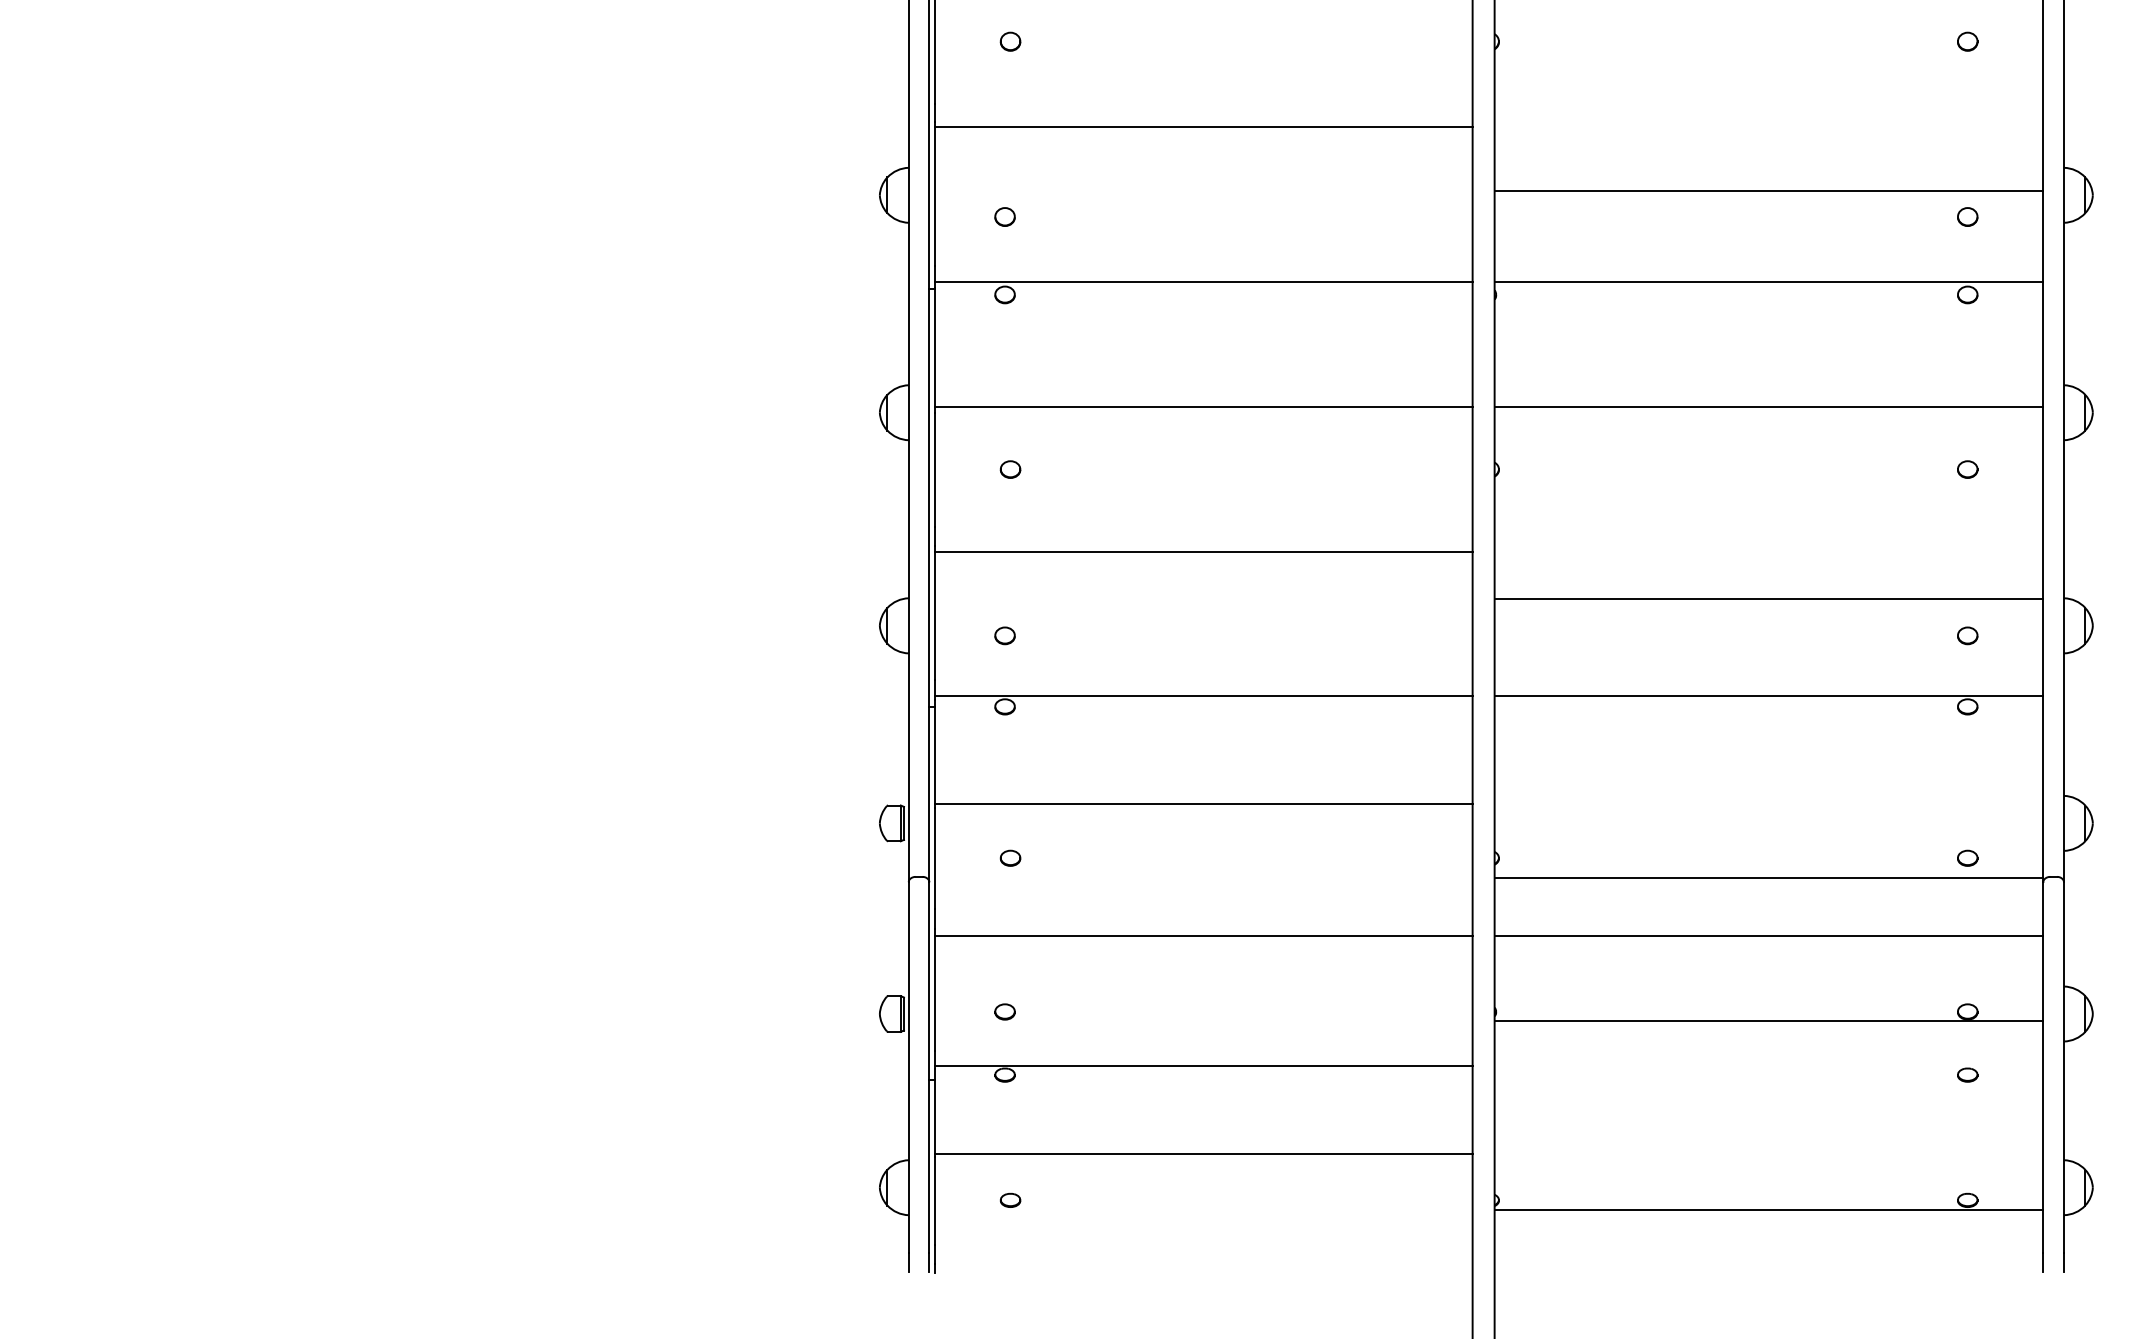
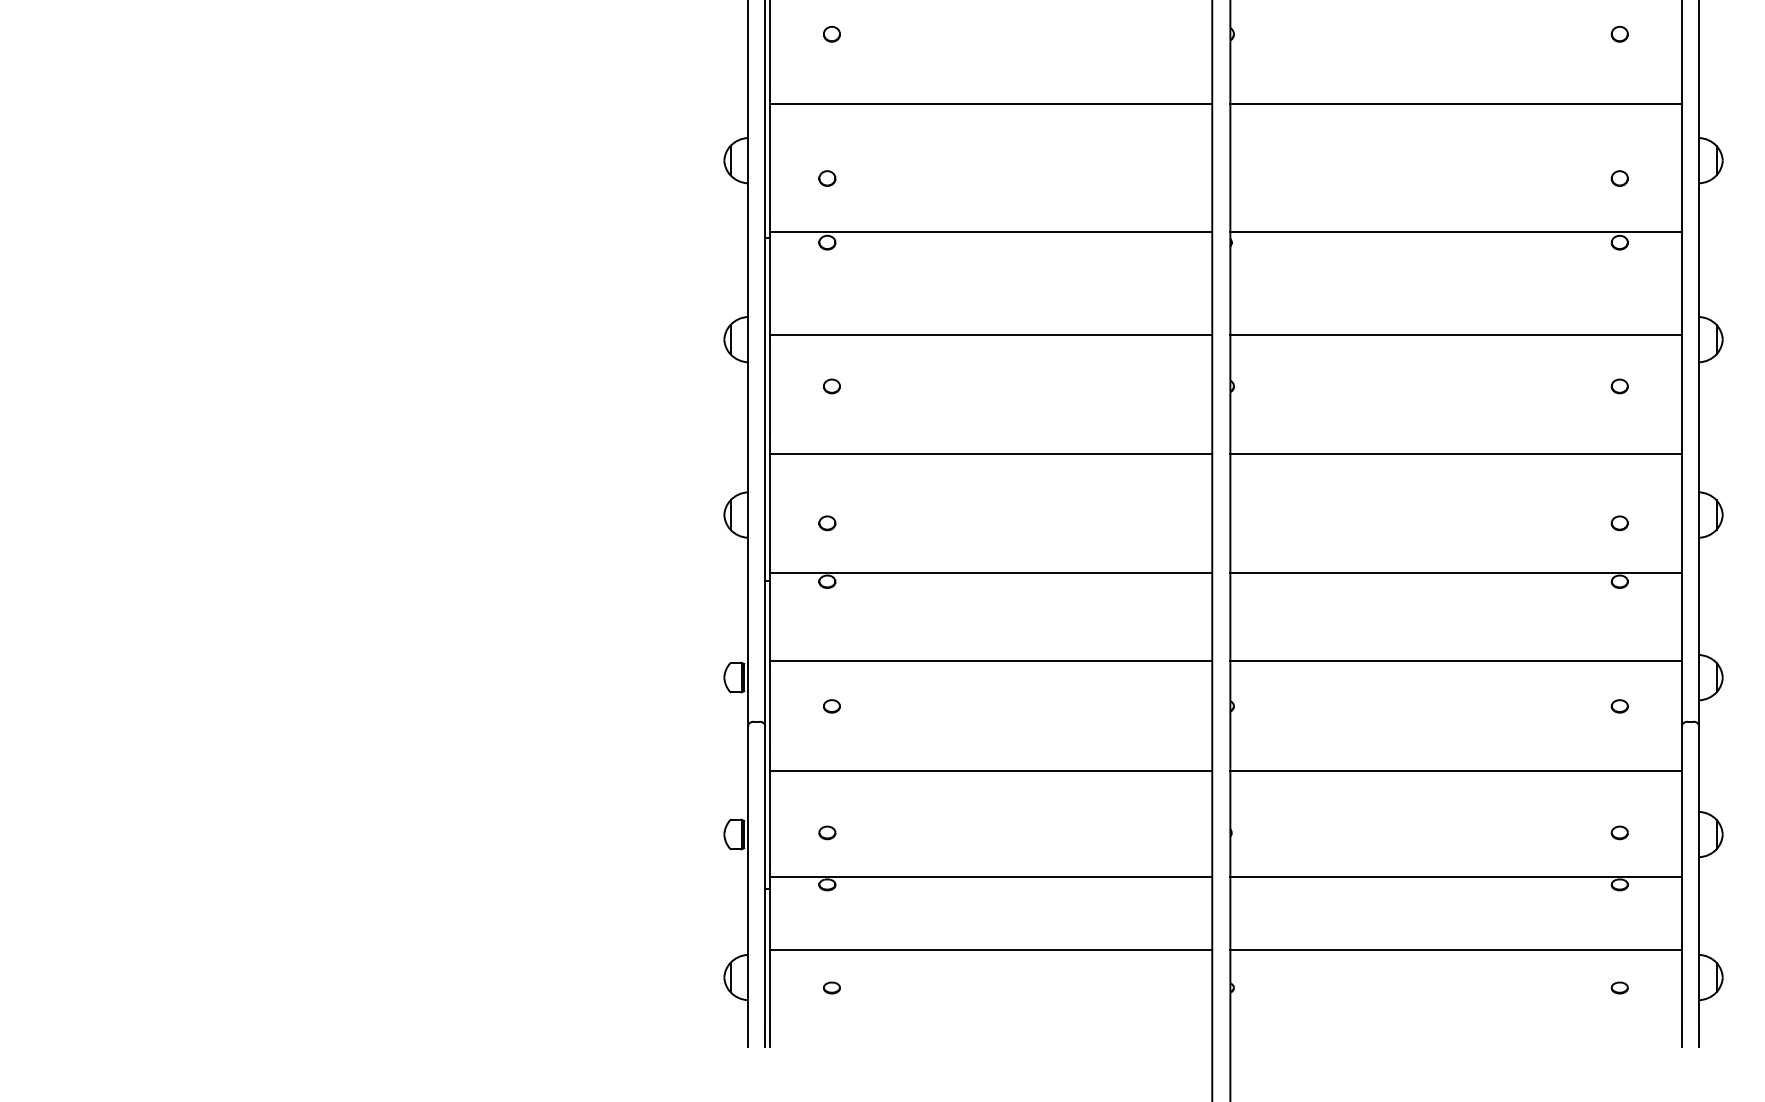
line: (1769, 191) -> (1456, 104), moved
line: (1769, 599) -> (1456, 454), moved
line: (1769, 877) -> (1456, 661), moved
line: (1769, 1021) -> (1456, 877), moved
line: (1769, 1209) -> (1456, 949), moved

